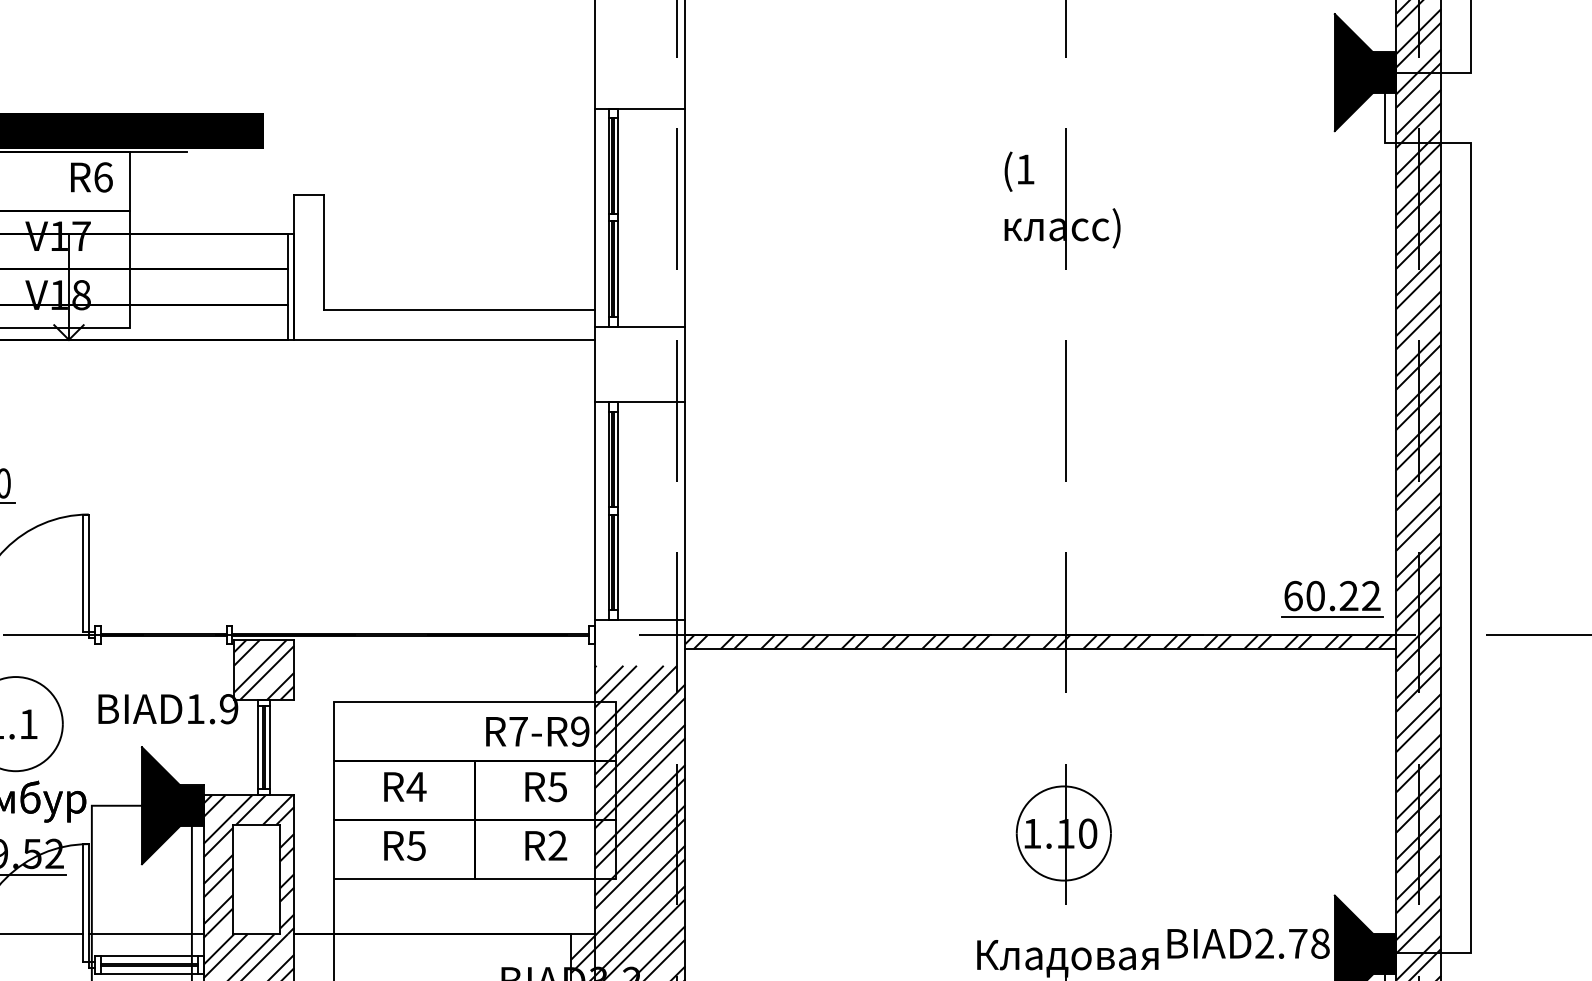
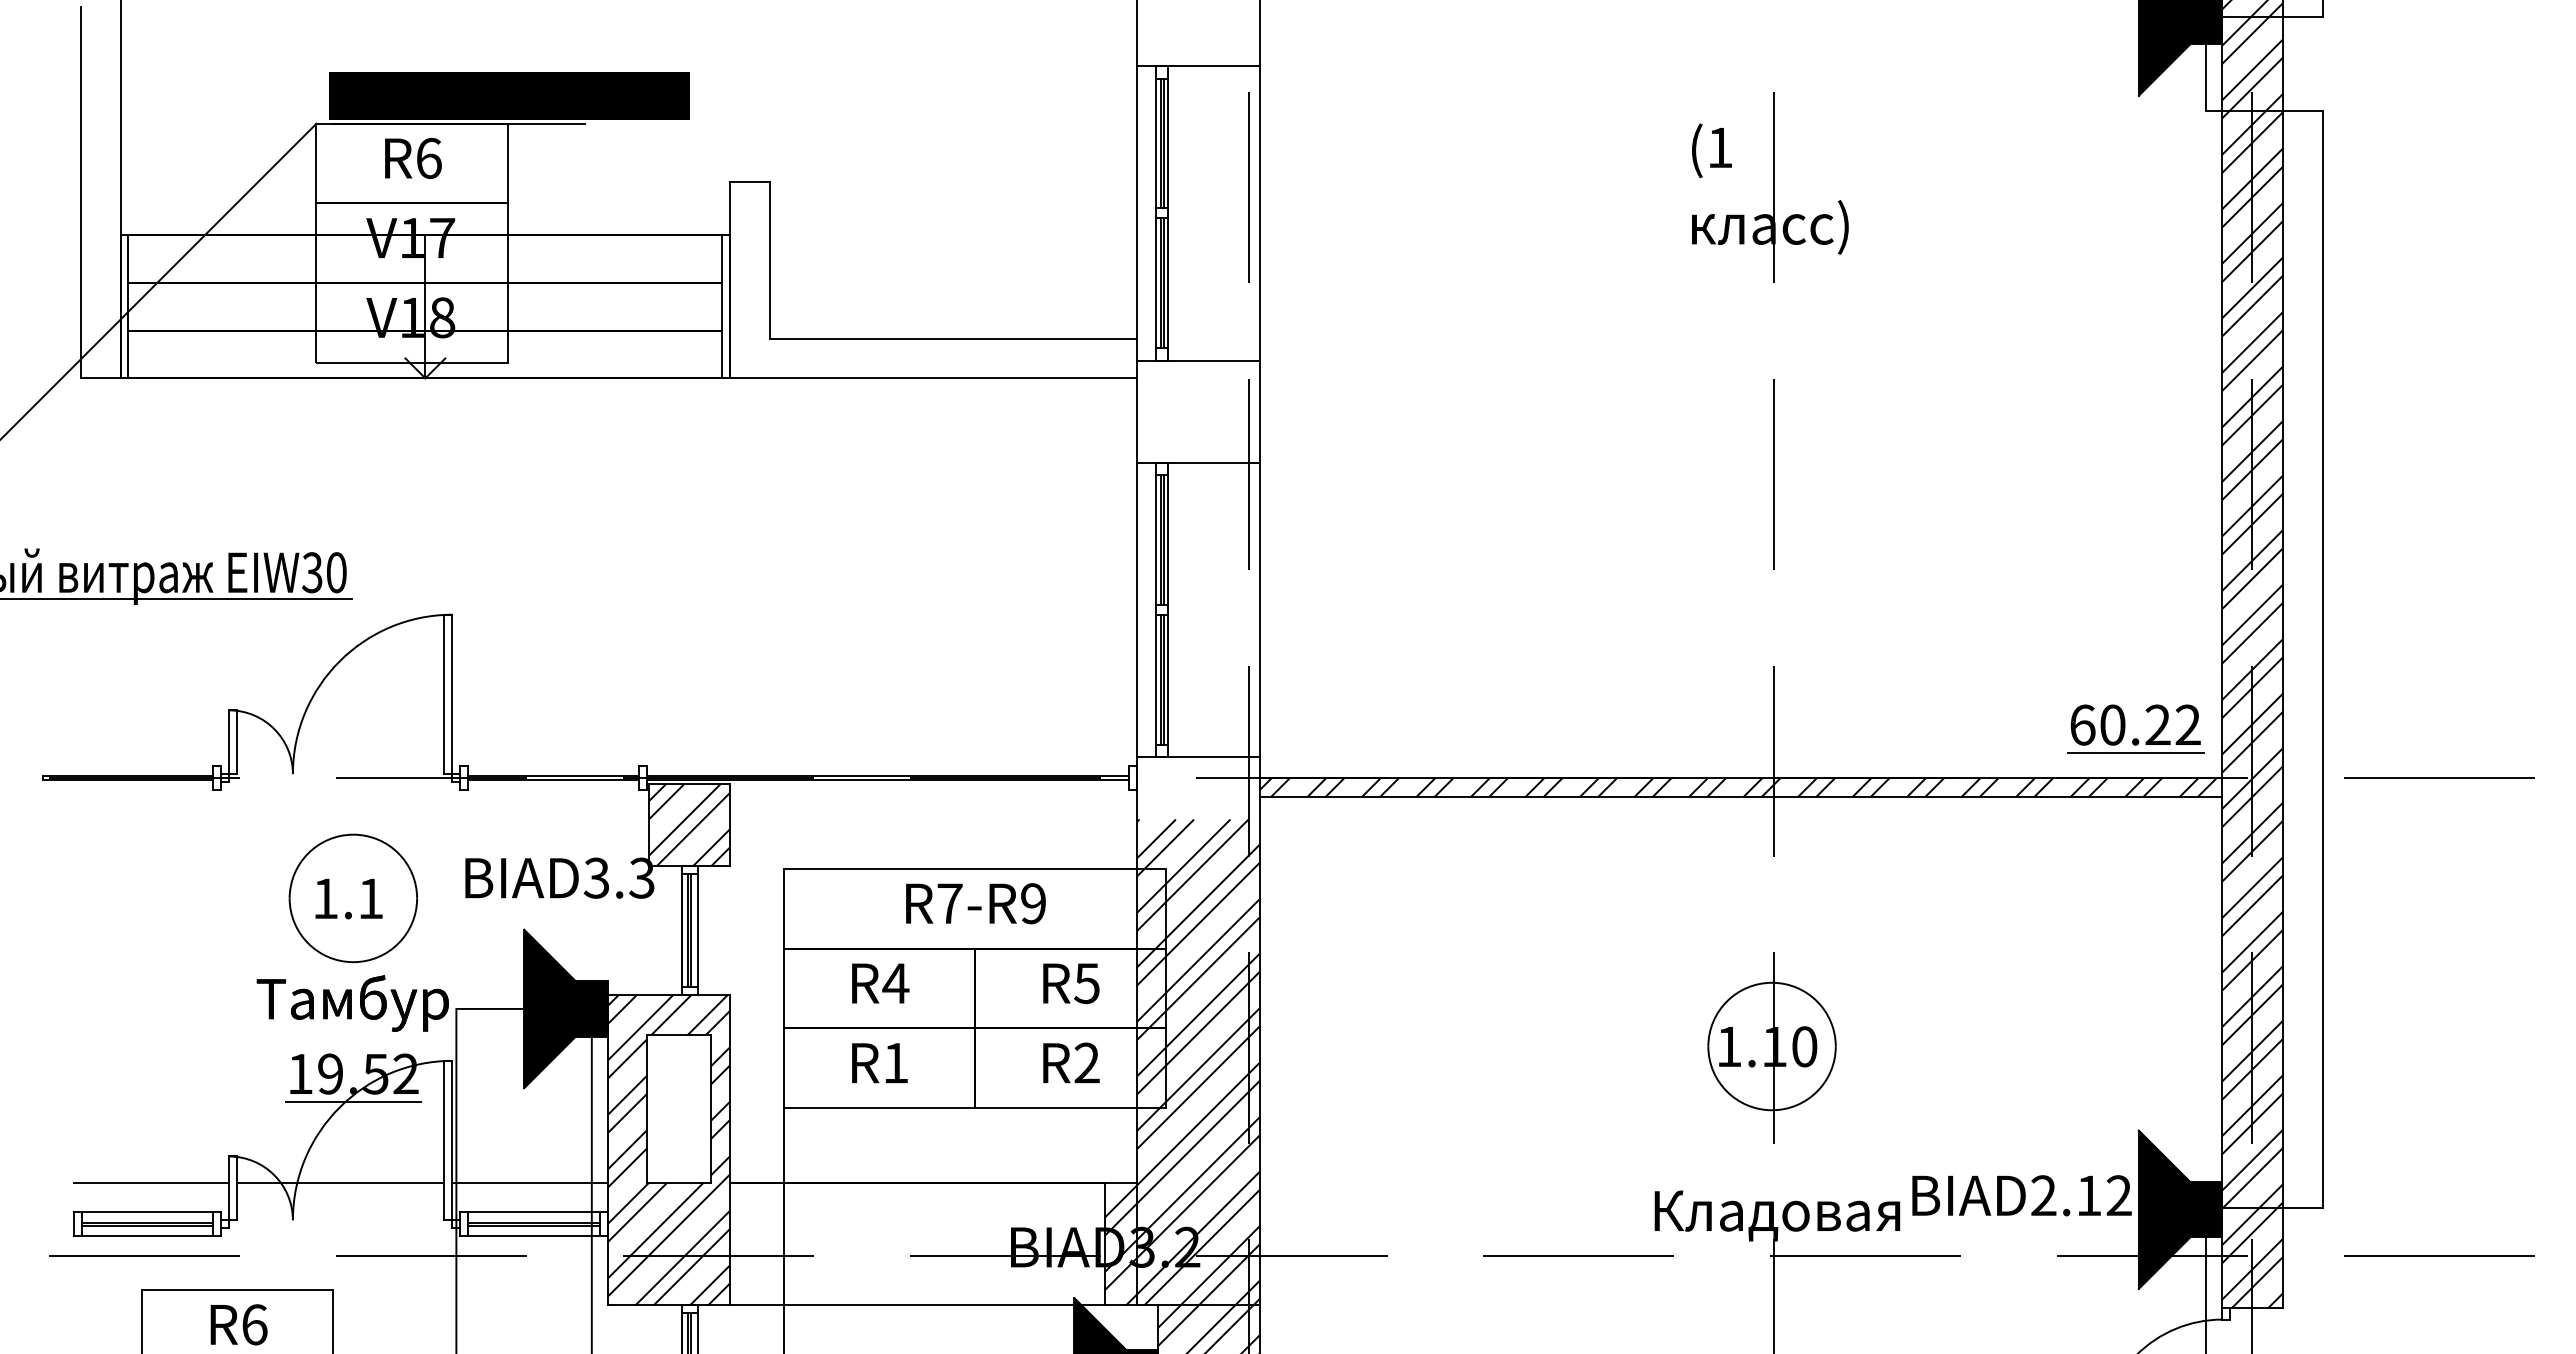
text: (91, 177) -> (413, 158), moved
text: (211, 708) -> (618, 877), BIAD1.9 -> BIAD3.3
text: (537, 731) -> (975, 903), moved
text: (416, 846) -> (895, 1063), R5 -> R1
text: (1309, 943) -> (2104, 1195), BIAD2.78 -> BIAD2.12

